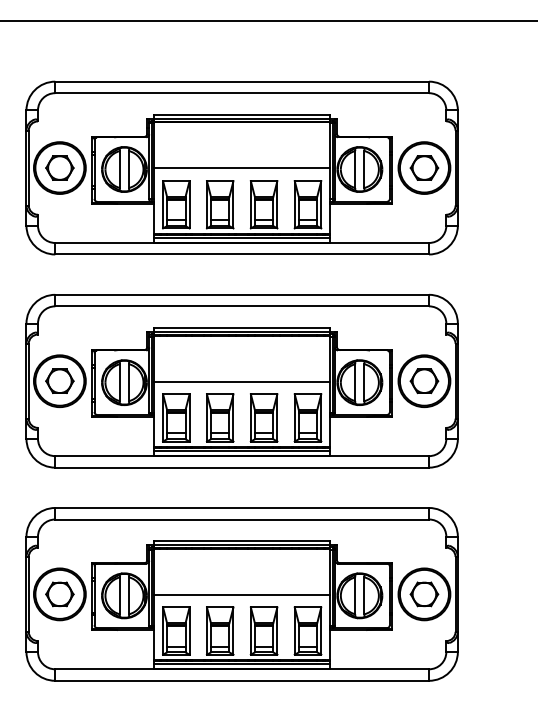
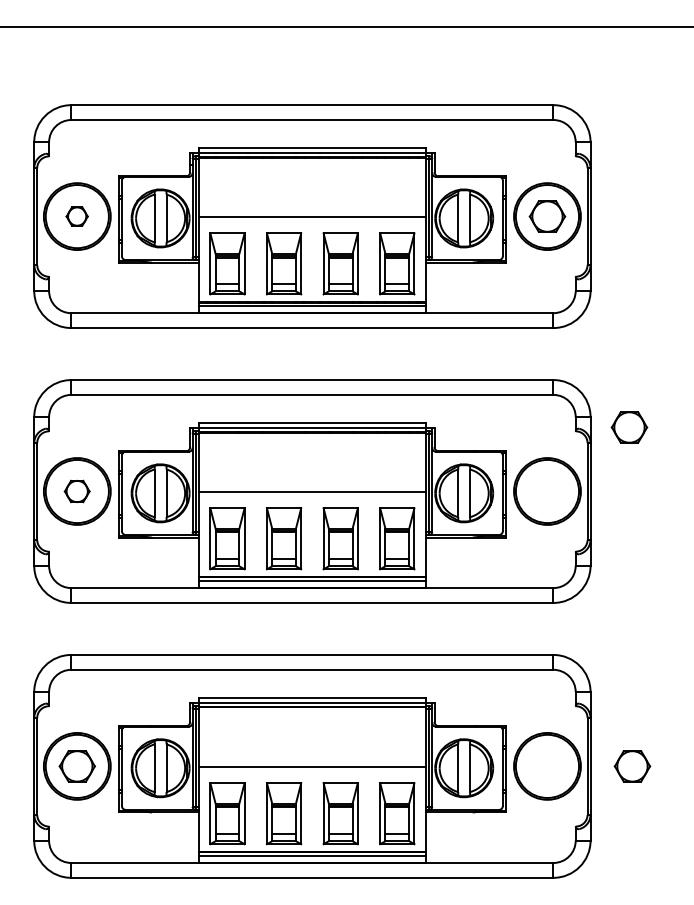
part: (59, 168) -> (76, 216), size x0.6
part: (59, 381) -> (76, 491), size x0.7
part: (424, 381) -> (629, 427), moved
part: (424, 594) -> (632, 766), moved

